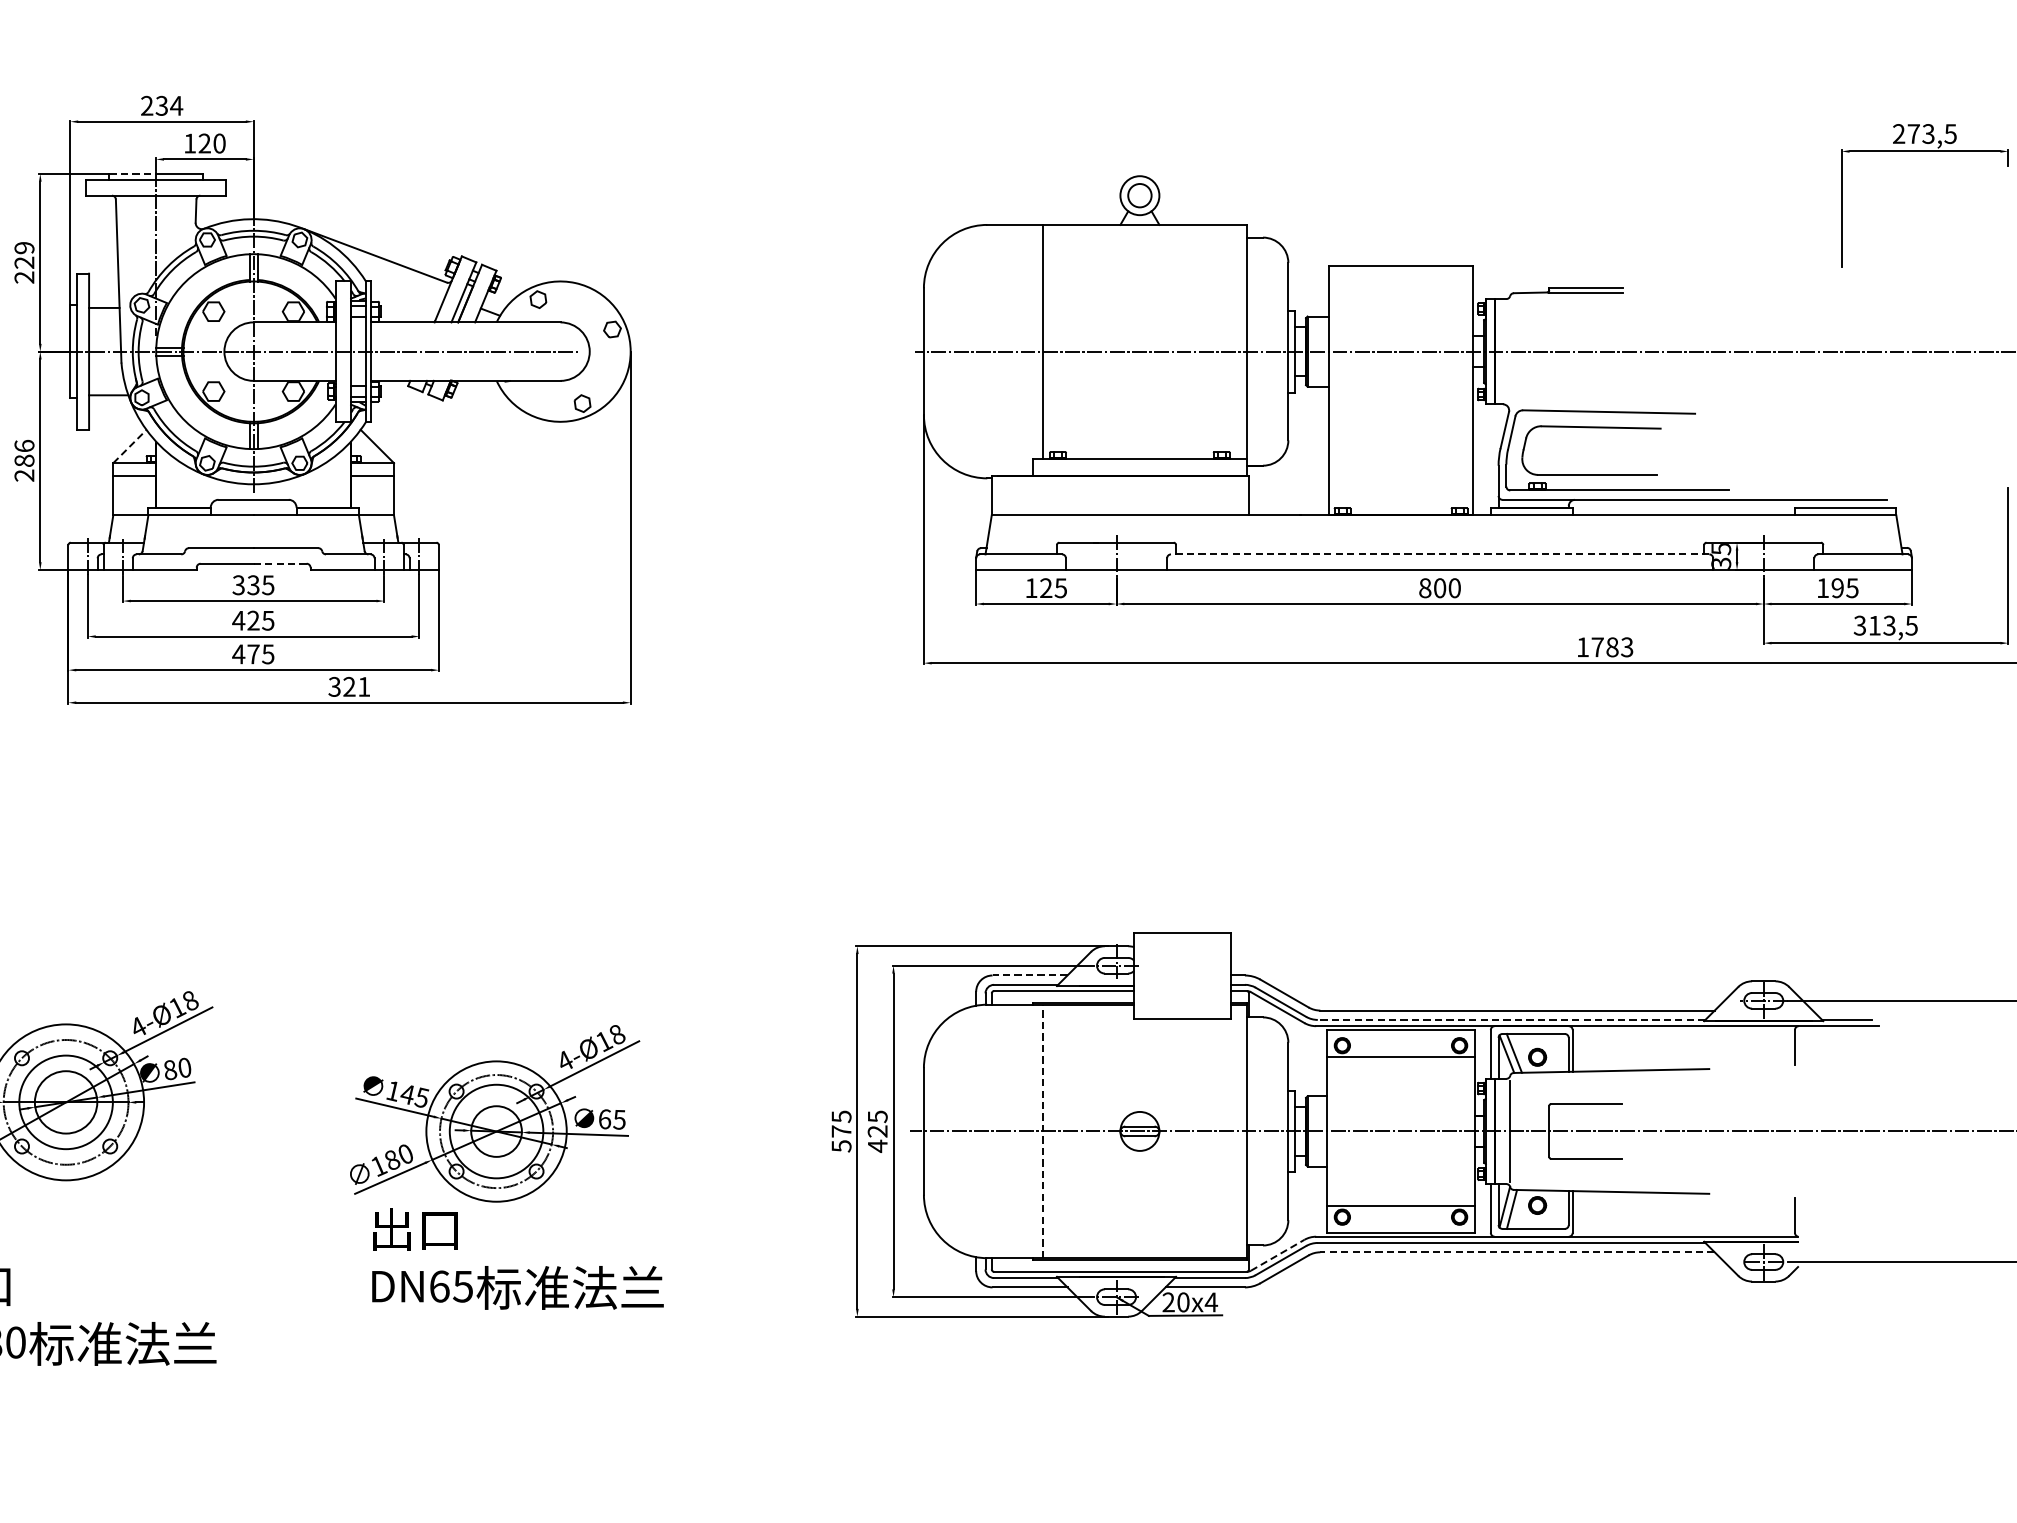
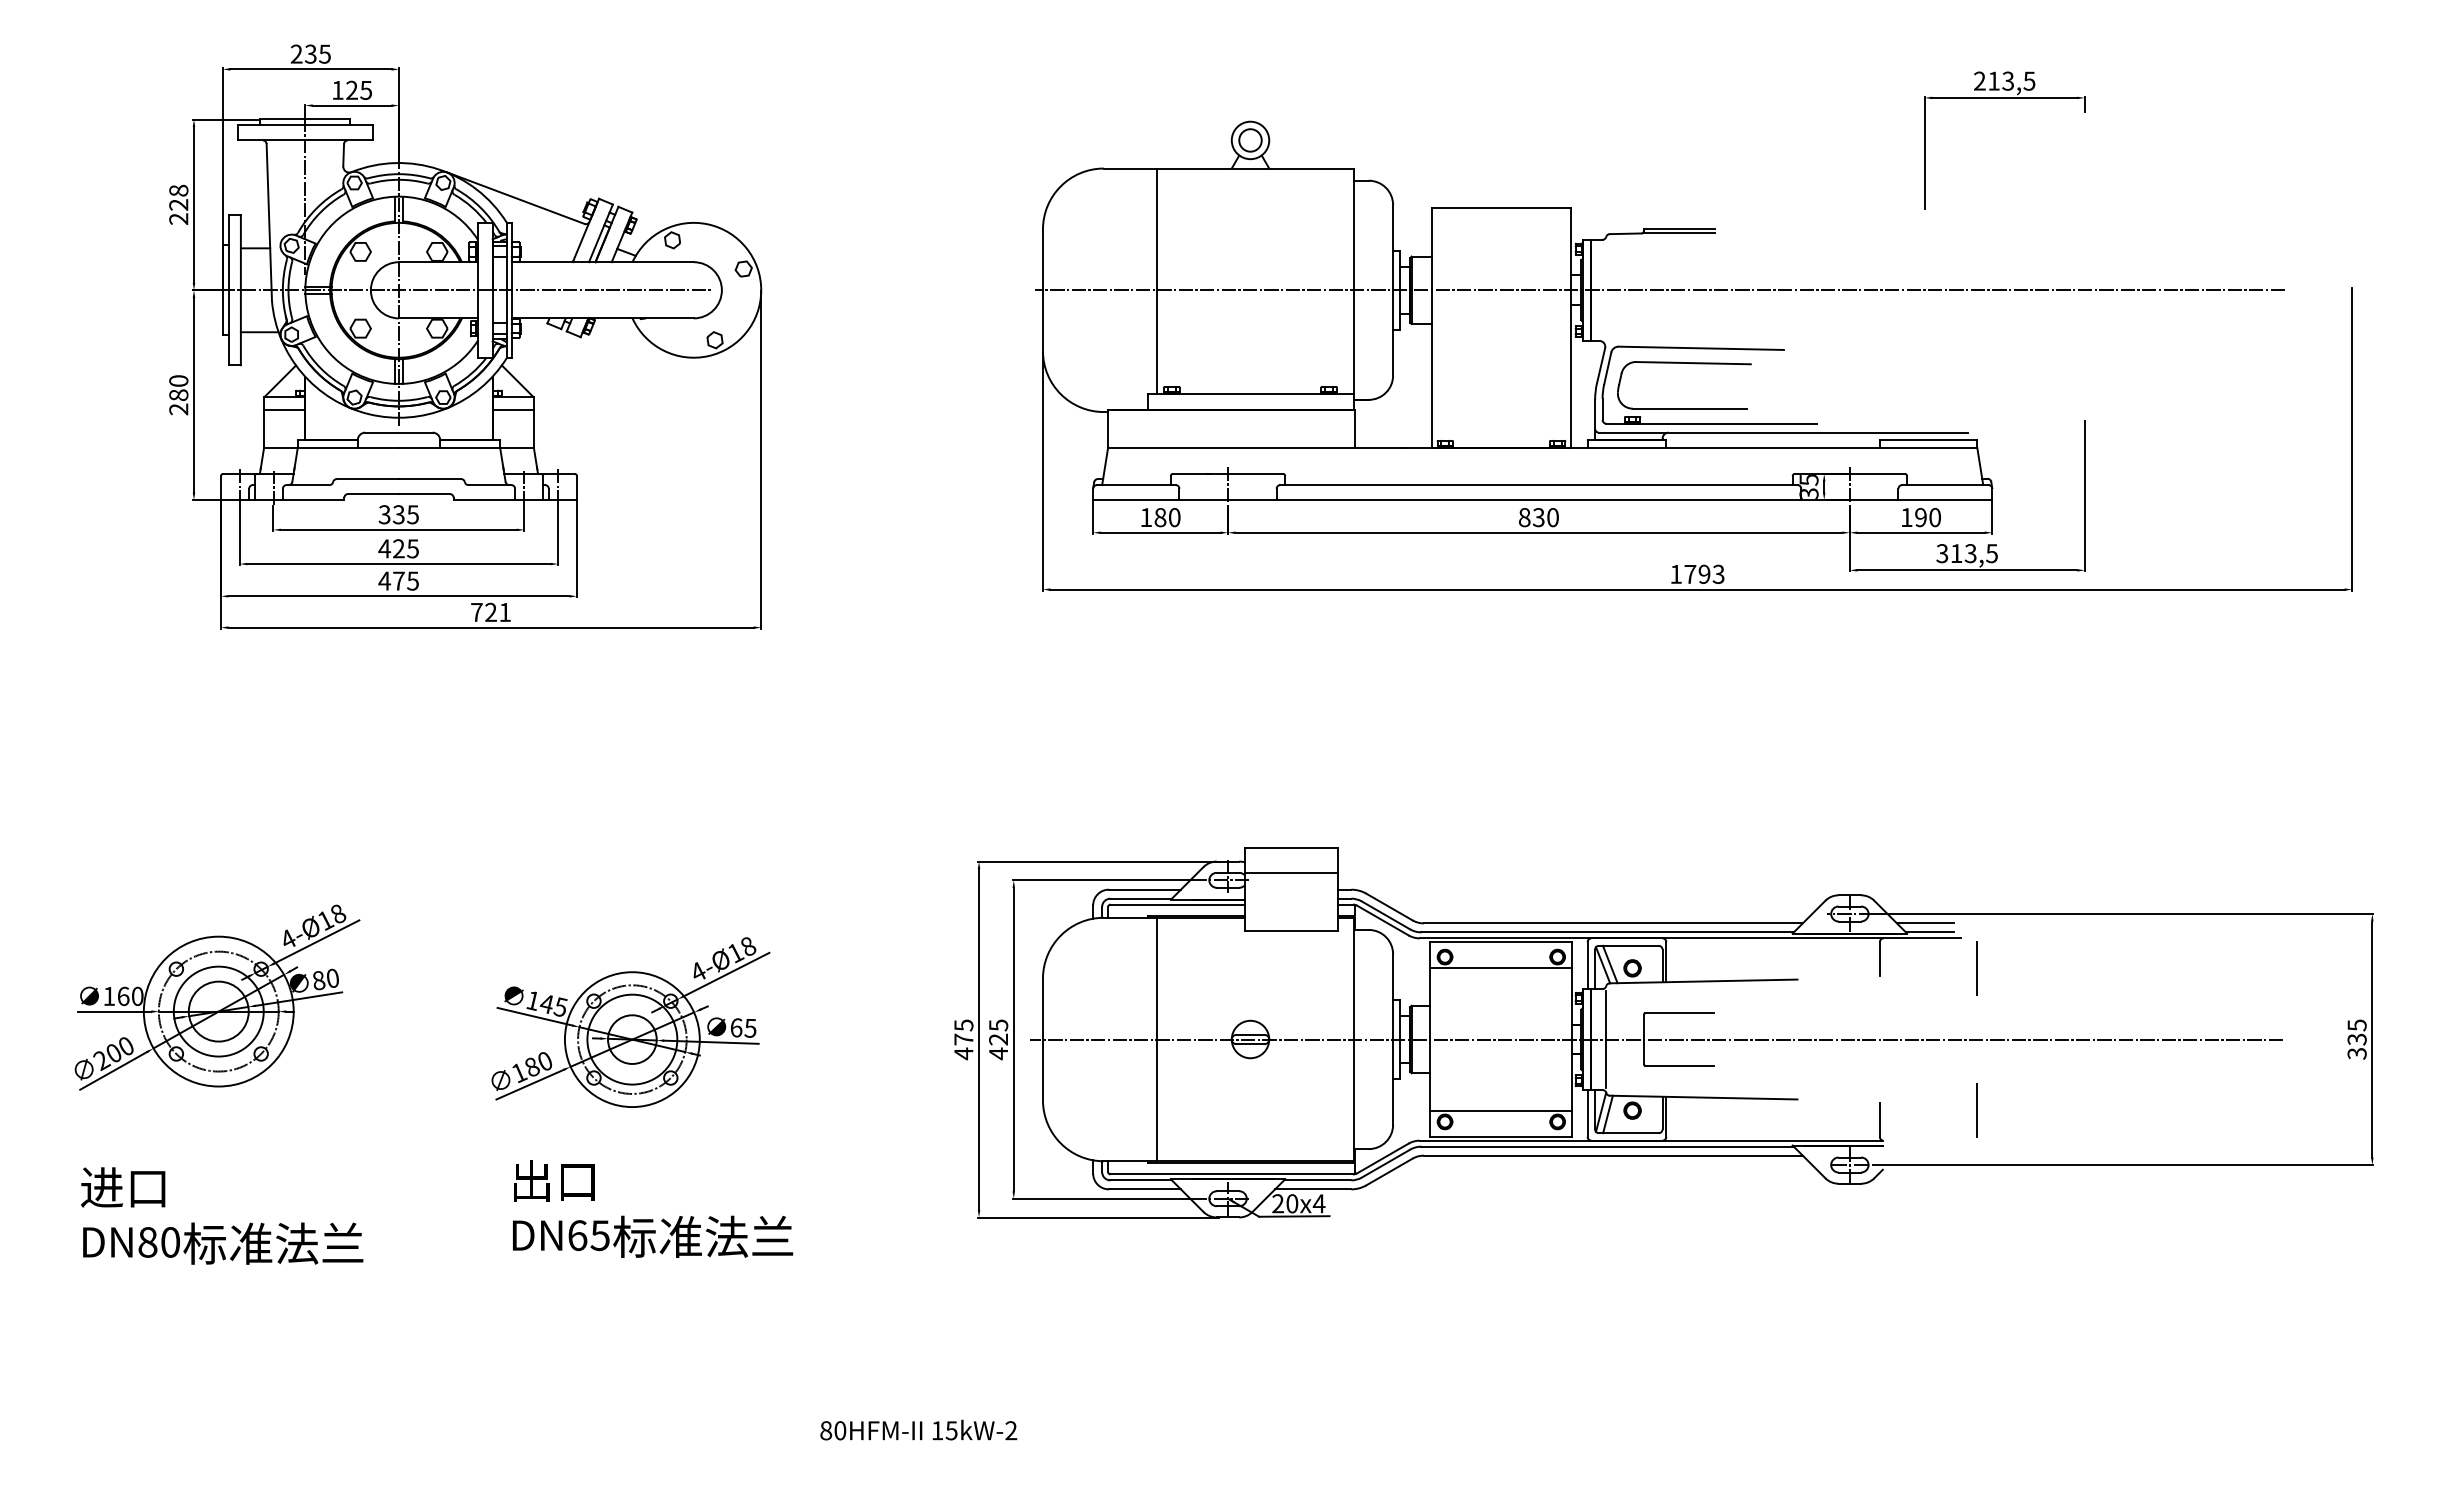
text: (176, 105) -> (324, 53), 234 -> 235
text: (1913, 133) -> (1993, 80), 273,5 -> 213,5
text: (219, 142) -> (366, 89), 120 -> 125
line: (133, 173) -> (283, 119), dashed -> solid
text: (24, 247) -> (178, 190), 229 -> 228
text: (24, 445) -> (178, 380), 286 -> 280
line: (130, 446) -> (280, 381), dashed -> solid
line: (1439, 554) -> (1538, 485), dashed -> solid
line: (279, 564) -> (423, 494), dashed -> solid
text: (1053, 588) -> (1167, 517), 125 -> 180
text: (1439, 588) -> (1538, 517), 800 -> 830
text: (1851, 588) -> (1934, 517), 195 -> 190
text: (1612, 646) -> (1704, 573), 1783 -> 1793
text: (334, 686) -> (476, 612), 321 -> 721
line: (1182, 957) -> (1291, 872), added
line: (1029, 975) -> (1144, 889), dashed -> solid
line: (1841, 1010) -> (1924, 923), added
line: (1511, 1020) -> (1607, 932), dashed -> solid
line: (1896, 1057) -> (1977, 968), added
line: (1043, 1131) -> (1157, 1039), dashed -> solid
text: (841, 1145) -> (963, 1053), 575 -> 475
line: (1896, 1205) -> (1977, 1110), added
line: (1516, 1252) -> (1612, 1155), dashed -> solid
line: (1277, 1255) -> (1382, 1158), dashed -> solid
text: (518, 1258) -> (653, 1208), moved

